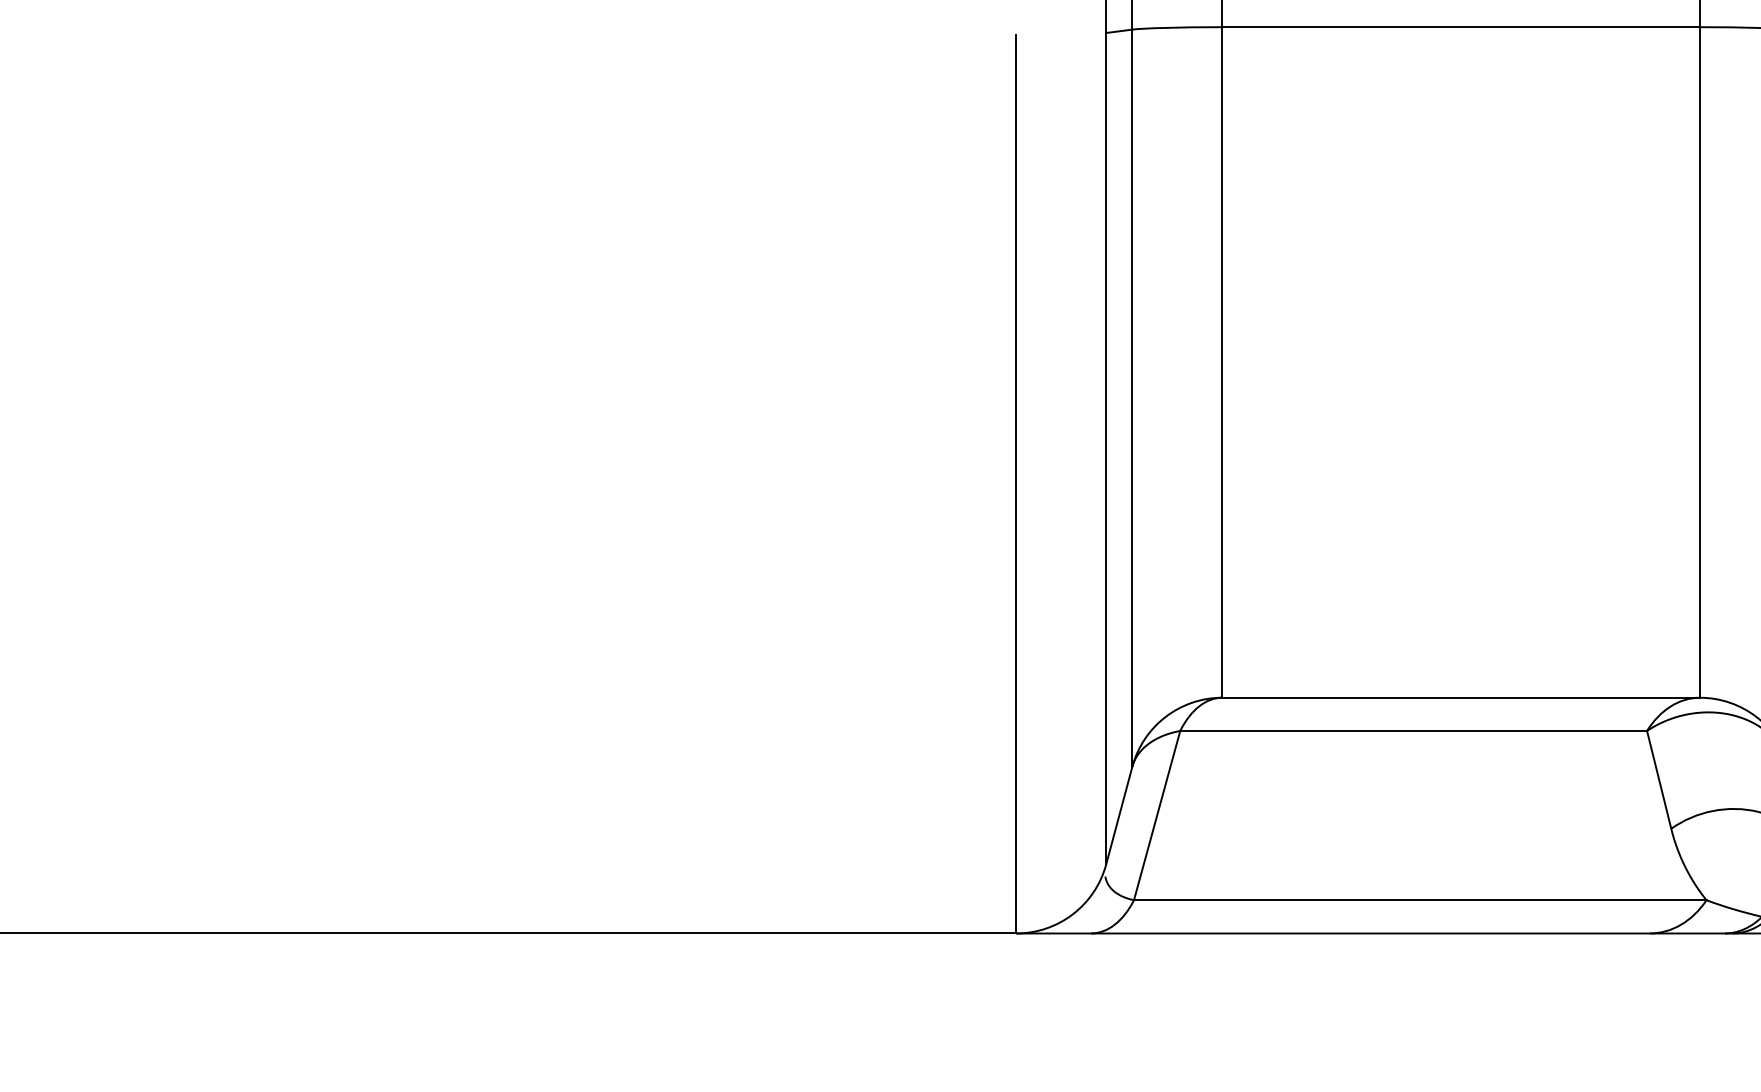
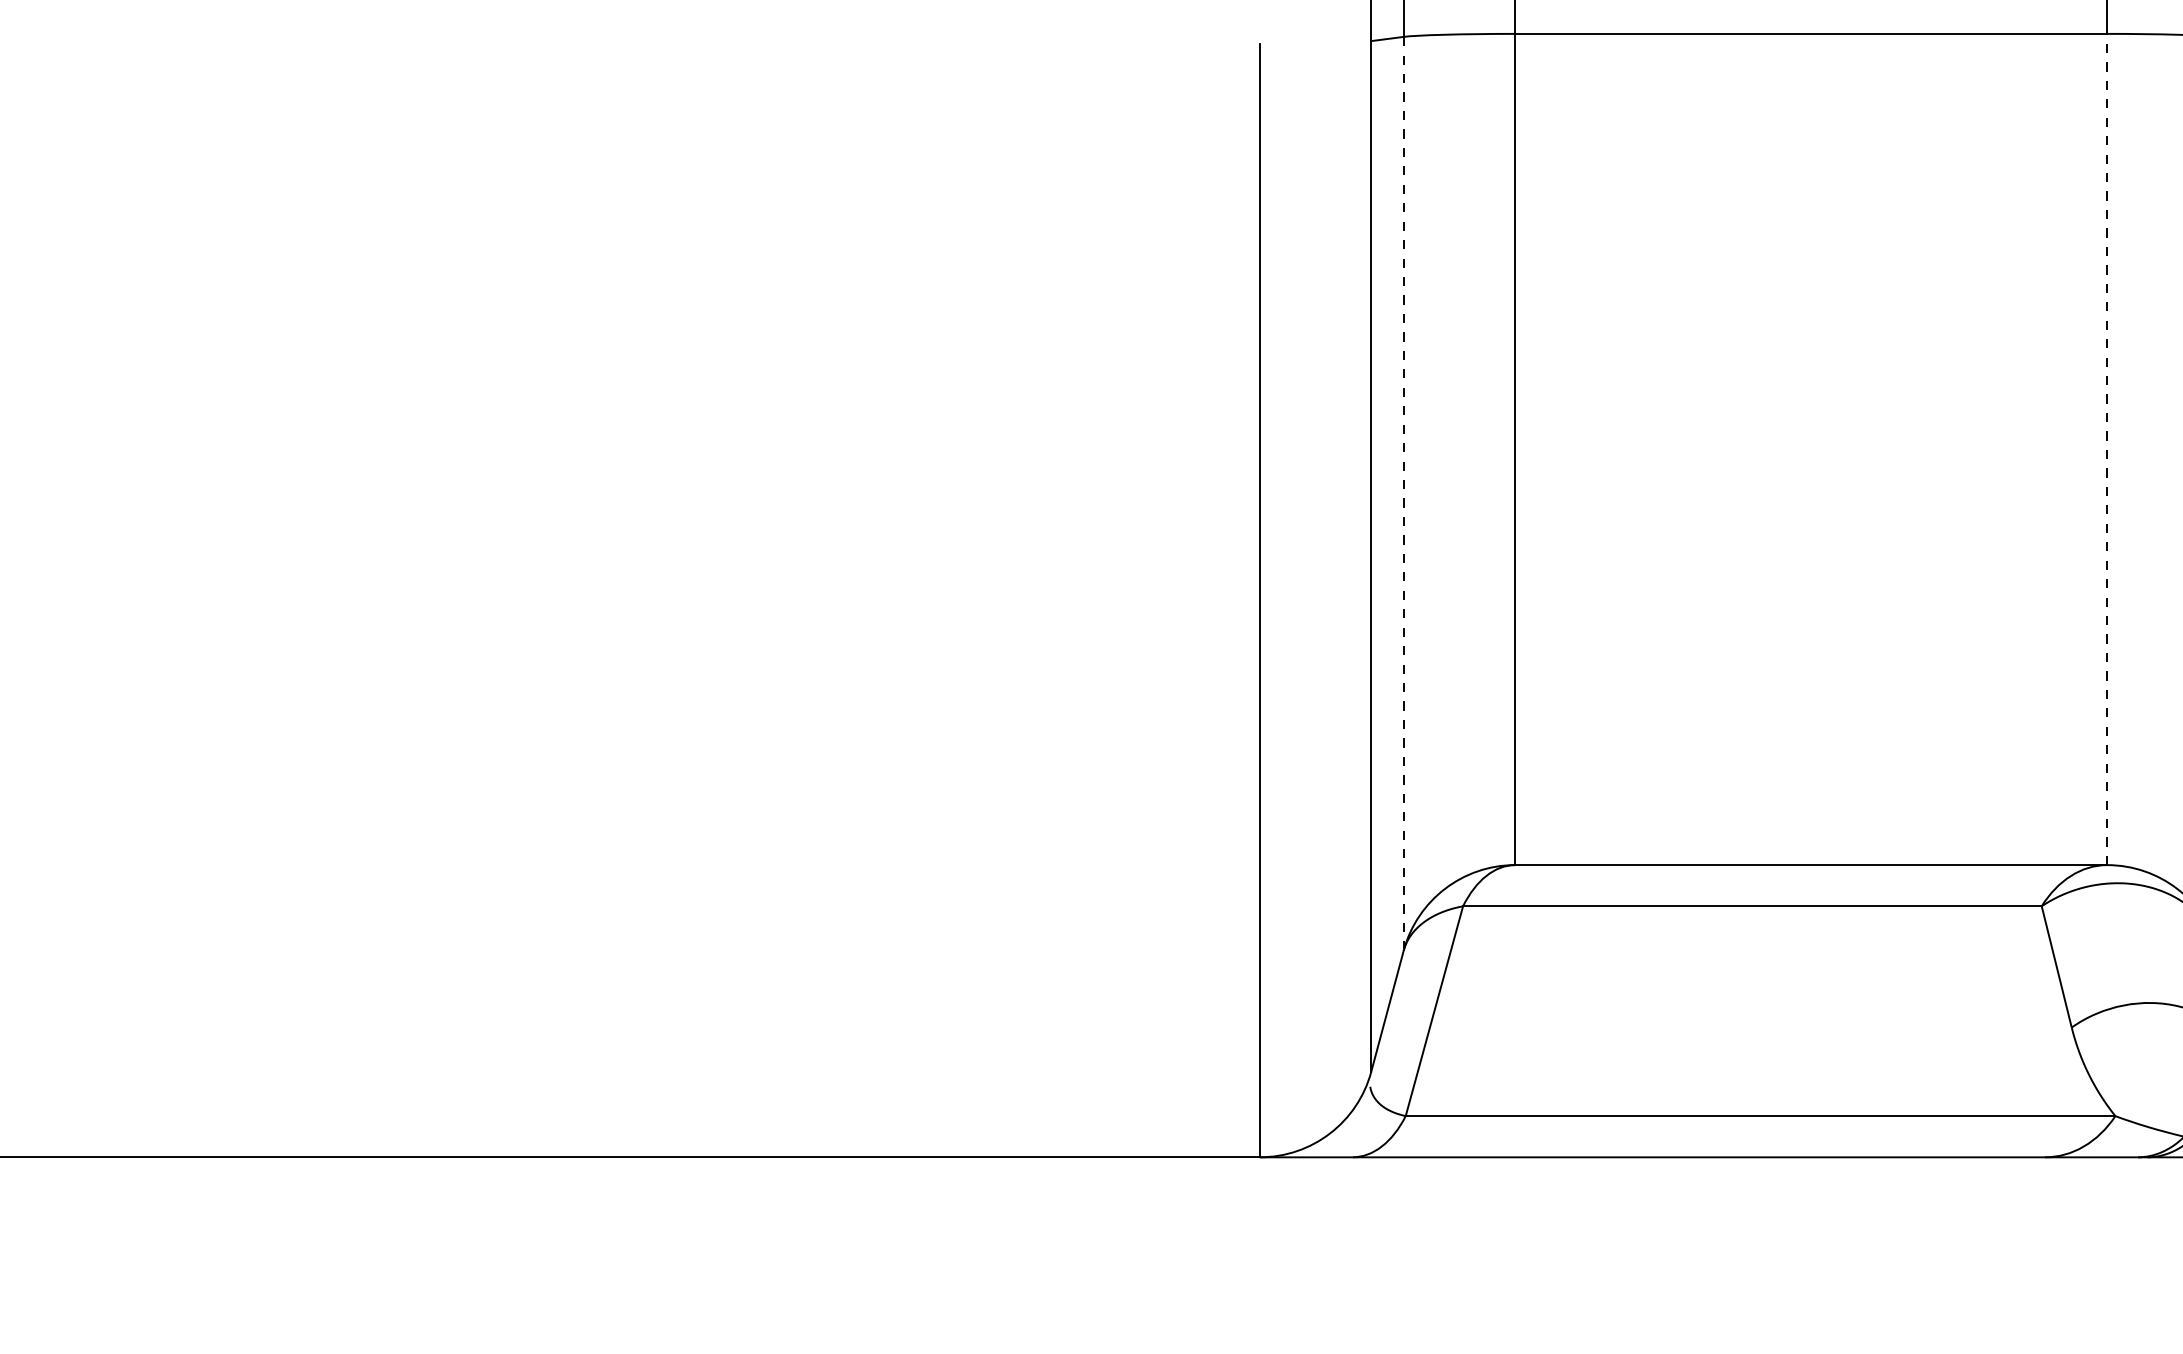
line: (1699, 361) -> (2106, 448), solid -> dashed
line: (1132, 398) -> (1403, 494), solid -> dashed

